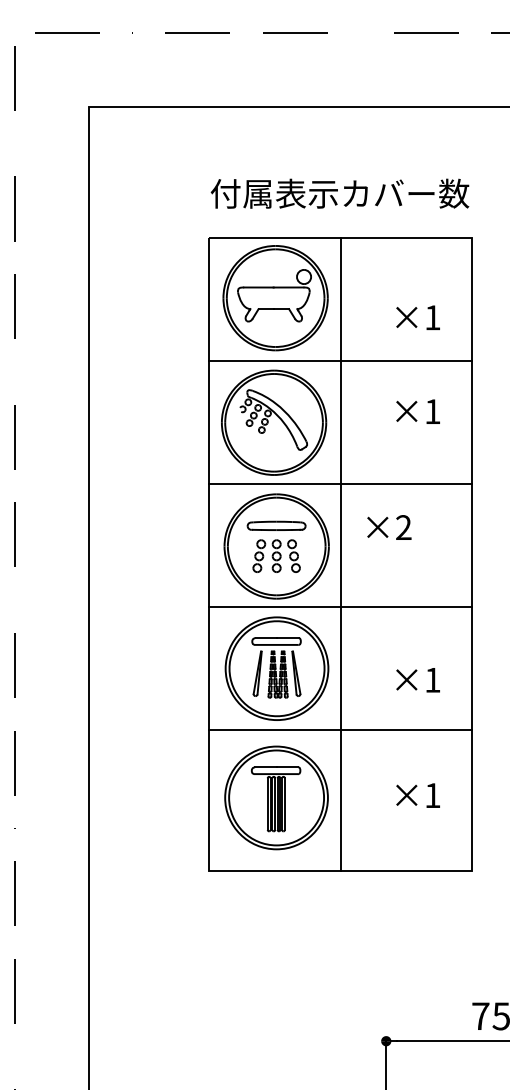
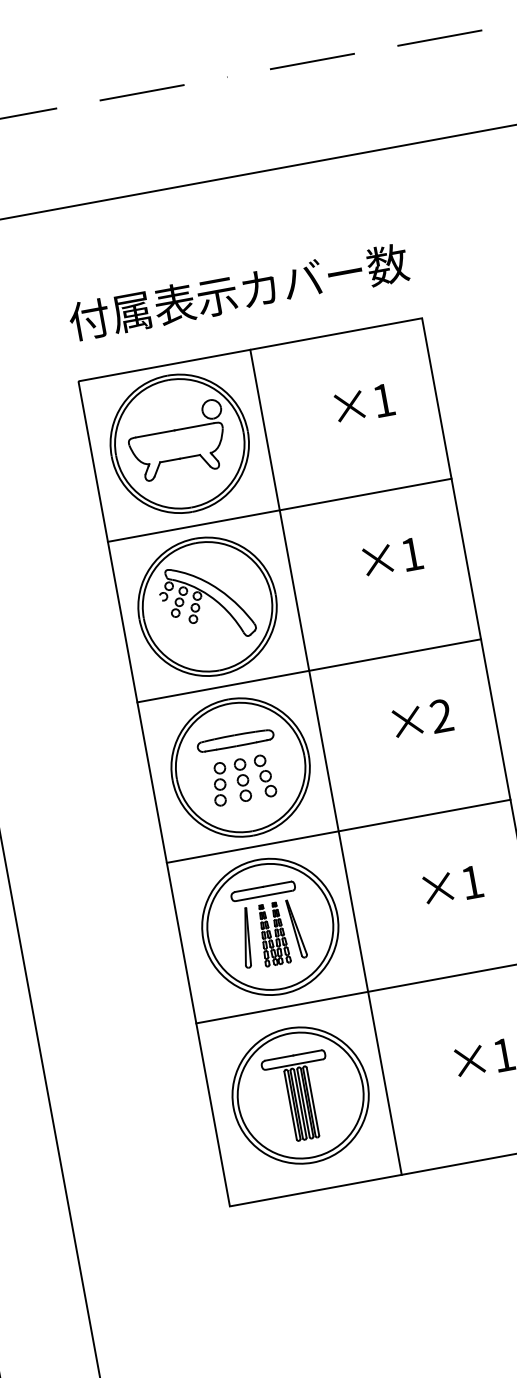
text: (417, 317) -> (363, 403), moved
text: (389, 527) -> (422, 719), moved
text: (417, 680) -> (452, 886), moved

